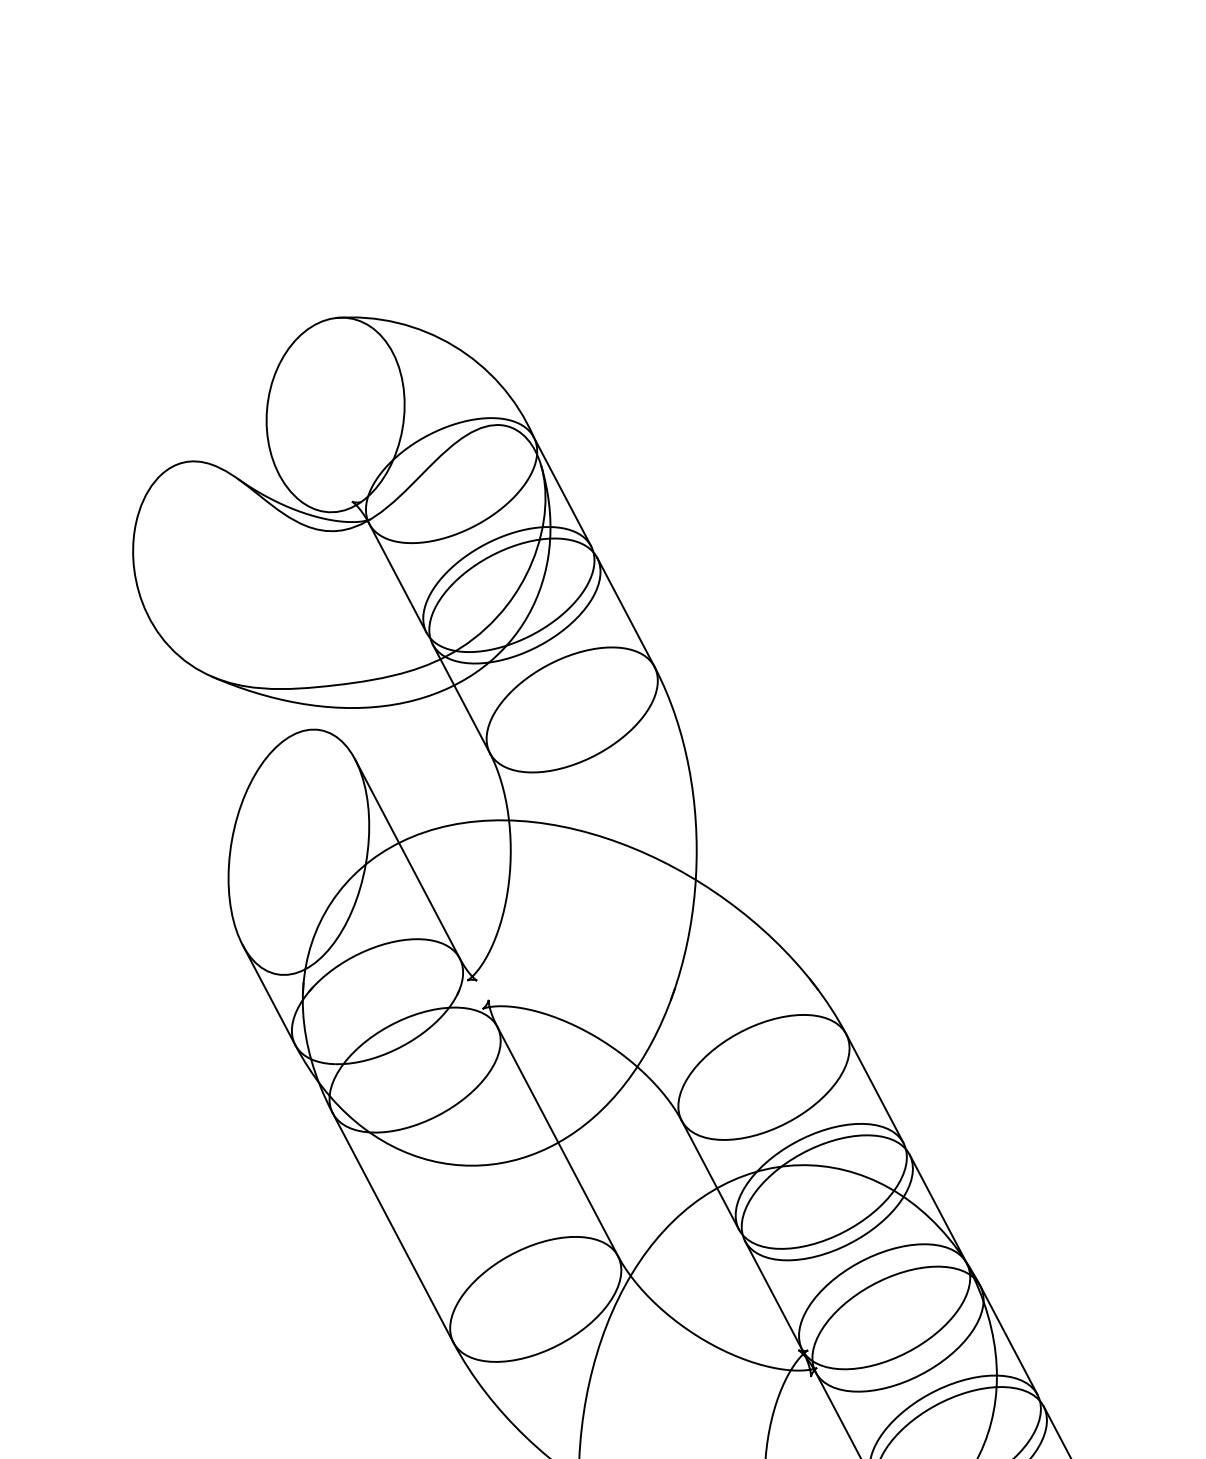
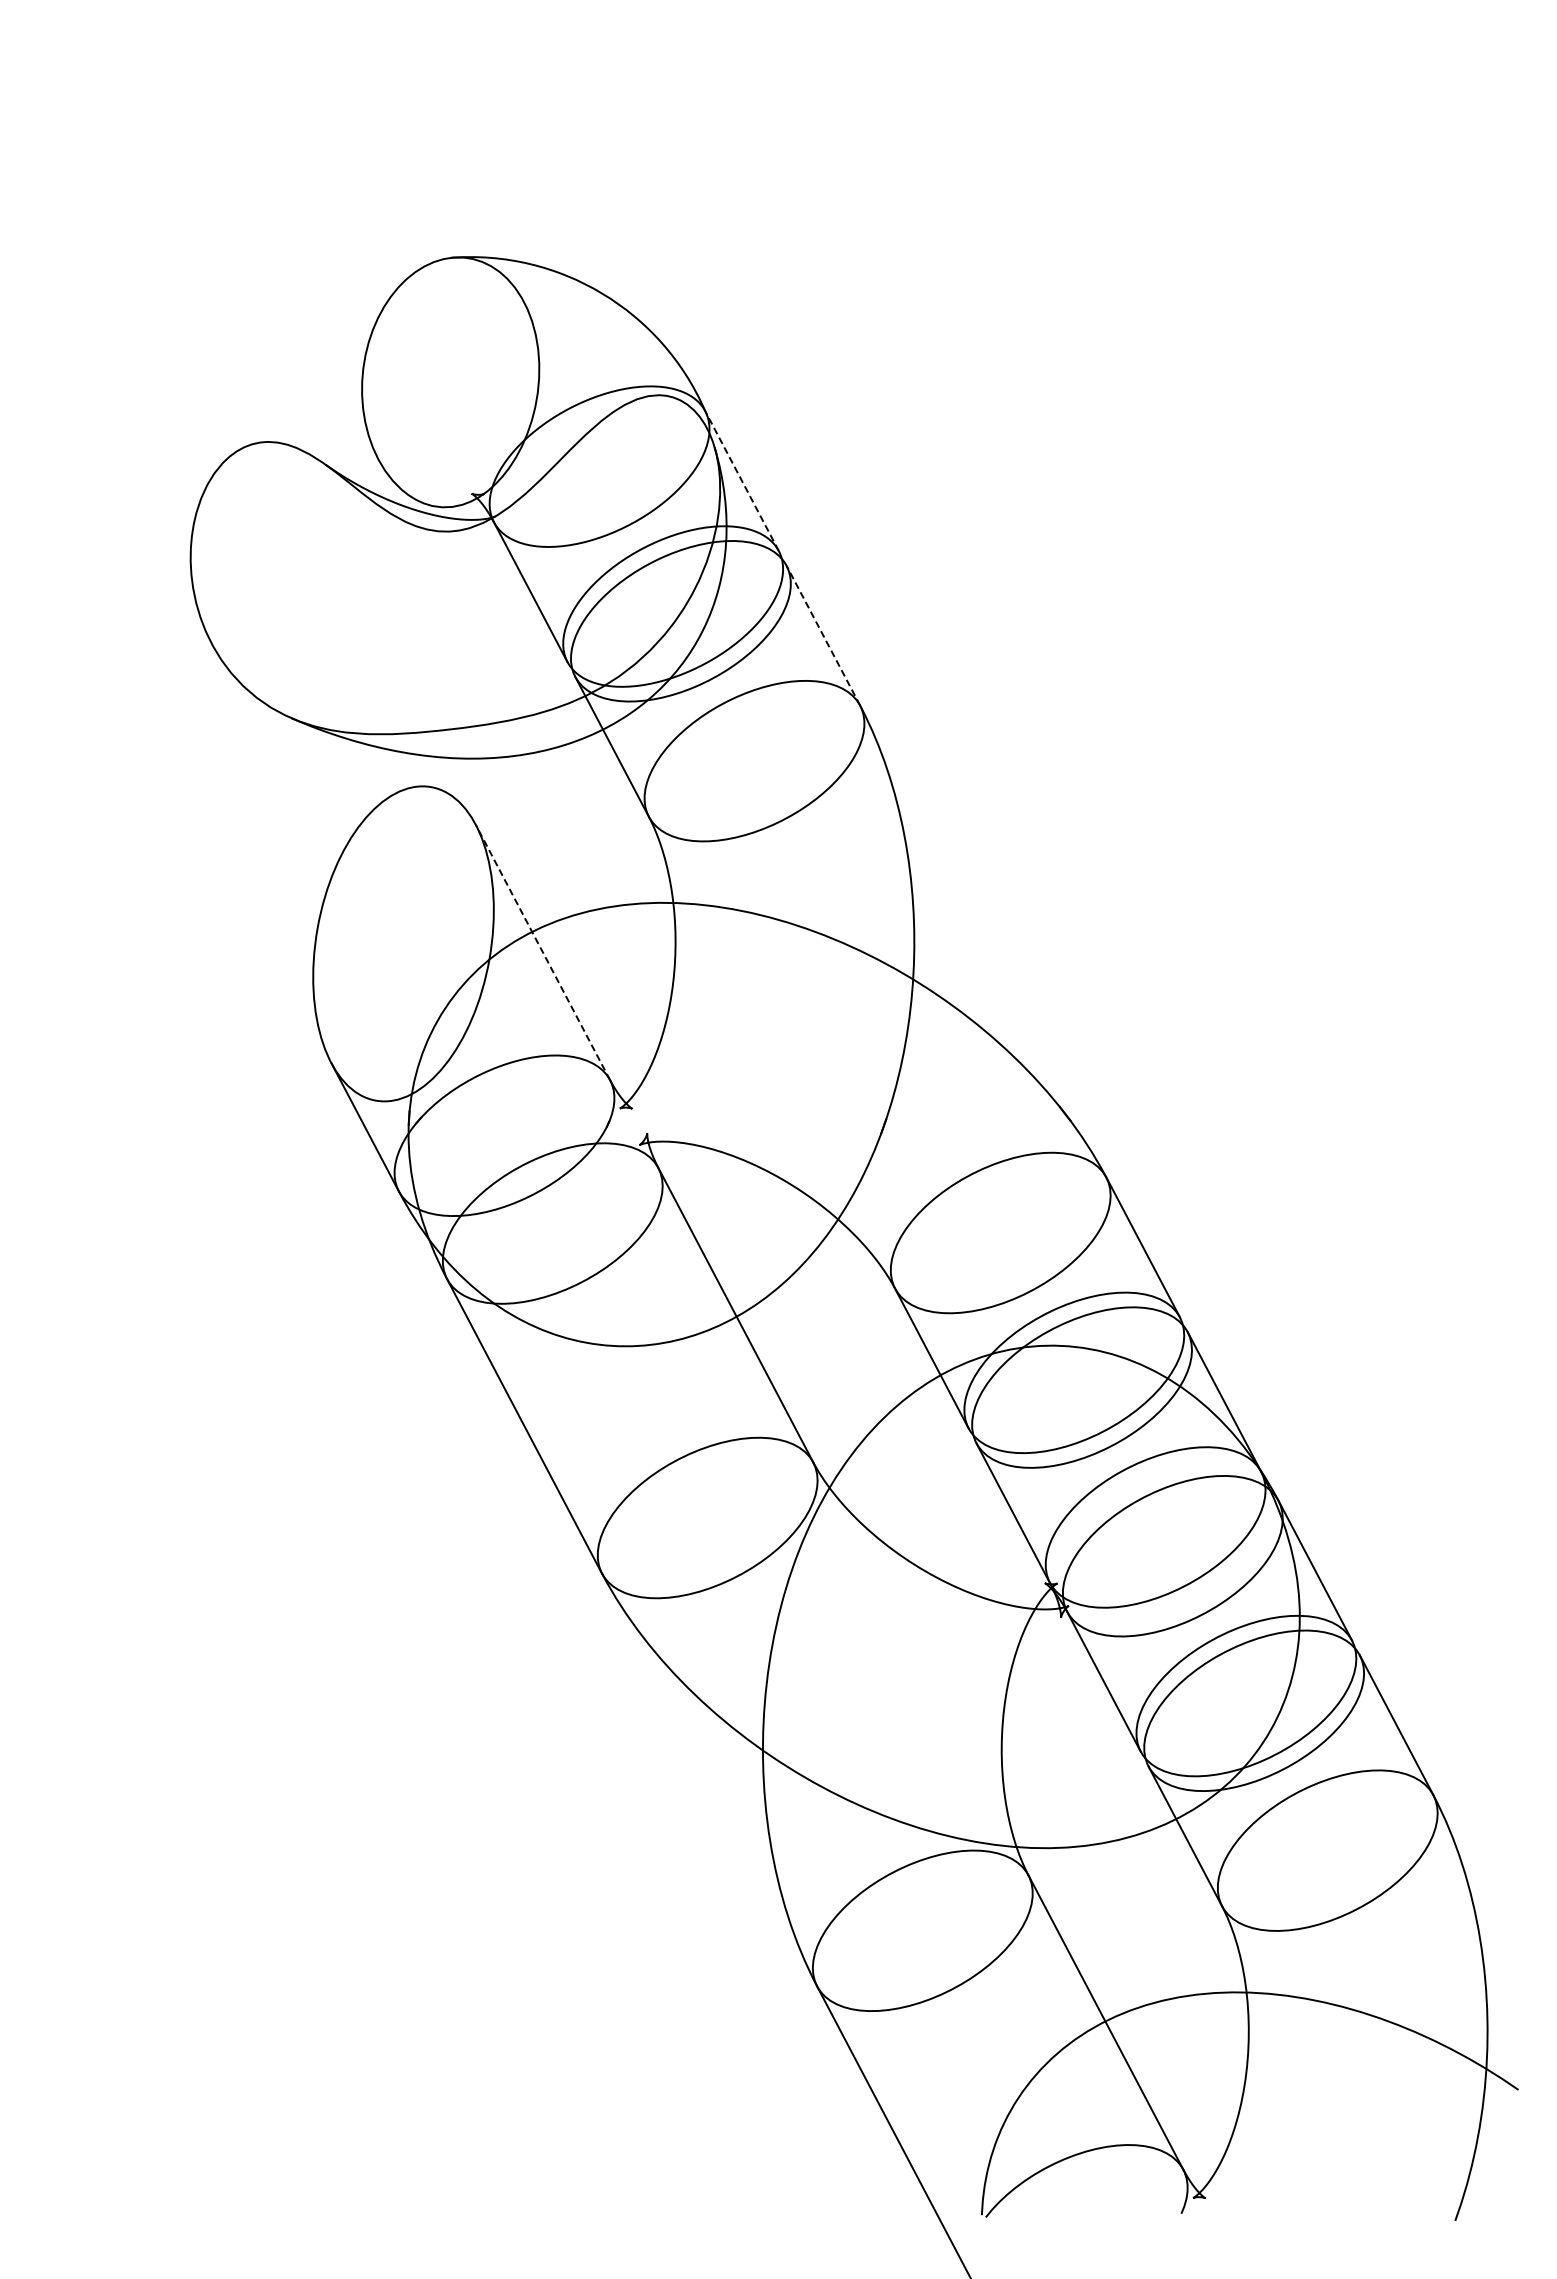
line: (562, 491) -> (741, 480), solid -> dashed
line: (625, 612) -> (823, 635), solid -> dashed
line: (407, 858) -> (542, 952), solid -> dashed

